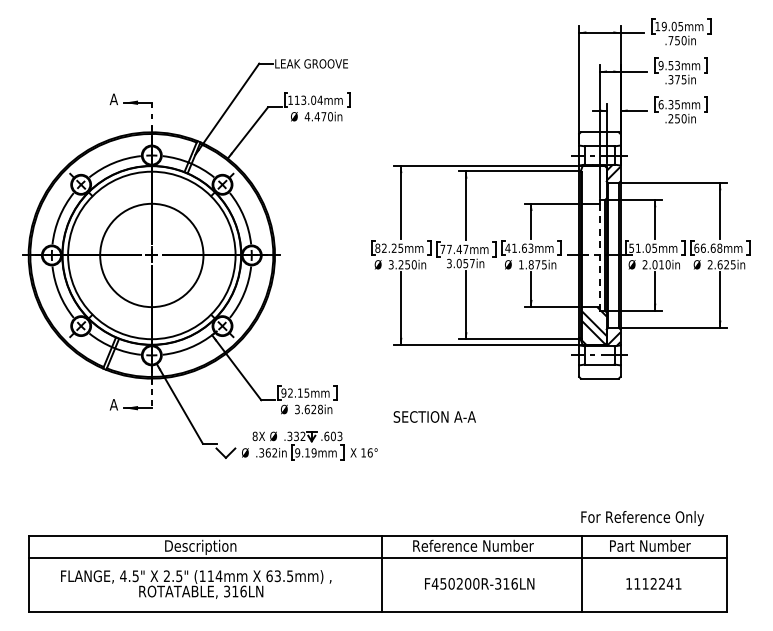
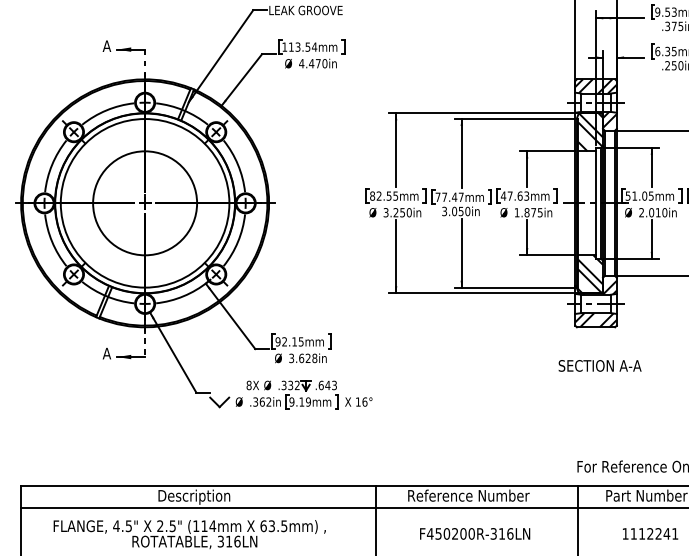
text: (313, 99) -> (307, 46), 113.04mm -> 113.54mm
hatch: (599, 139) -> (595, 86), added
hatch: (593, 184) -> (589, 131), added
text: (393, 247) -> (388, 195), 82.25mm -> 82.55mm
text: (514, 247) -> (510, 195), 41.63mm -> 47.63mm
line: (599, 255) -> (595, 203), dashed -> solid
text: (471, 263) -> (466, 211), 3.057in -> 3.050in
hatch: (599, 371) -> (595, 320), added
text: (434, 416) -> (599, 365), moved
text: (333, 436) -> (327, 385), .603 -> .643

